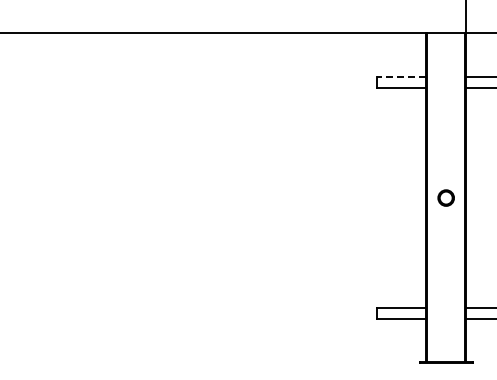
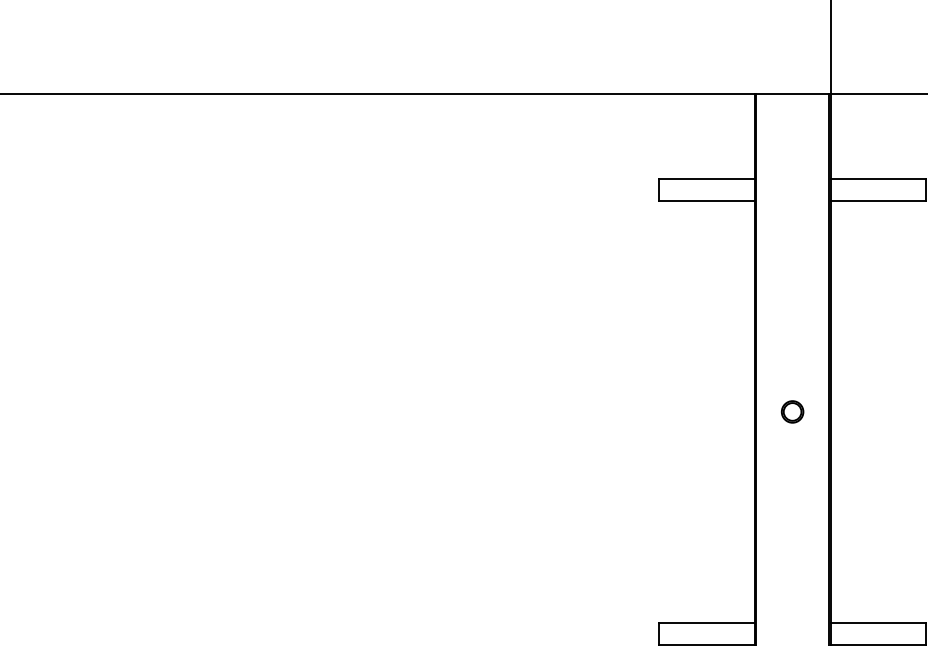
line: (401, 76) -> (706, 178), dashed -> solid
circle: (445, 197) -> (791, 410), size x0.71

